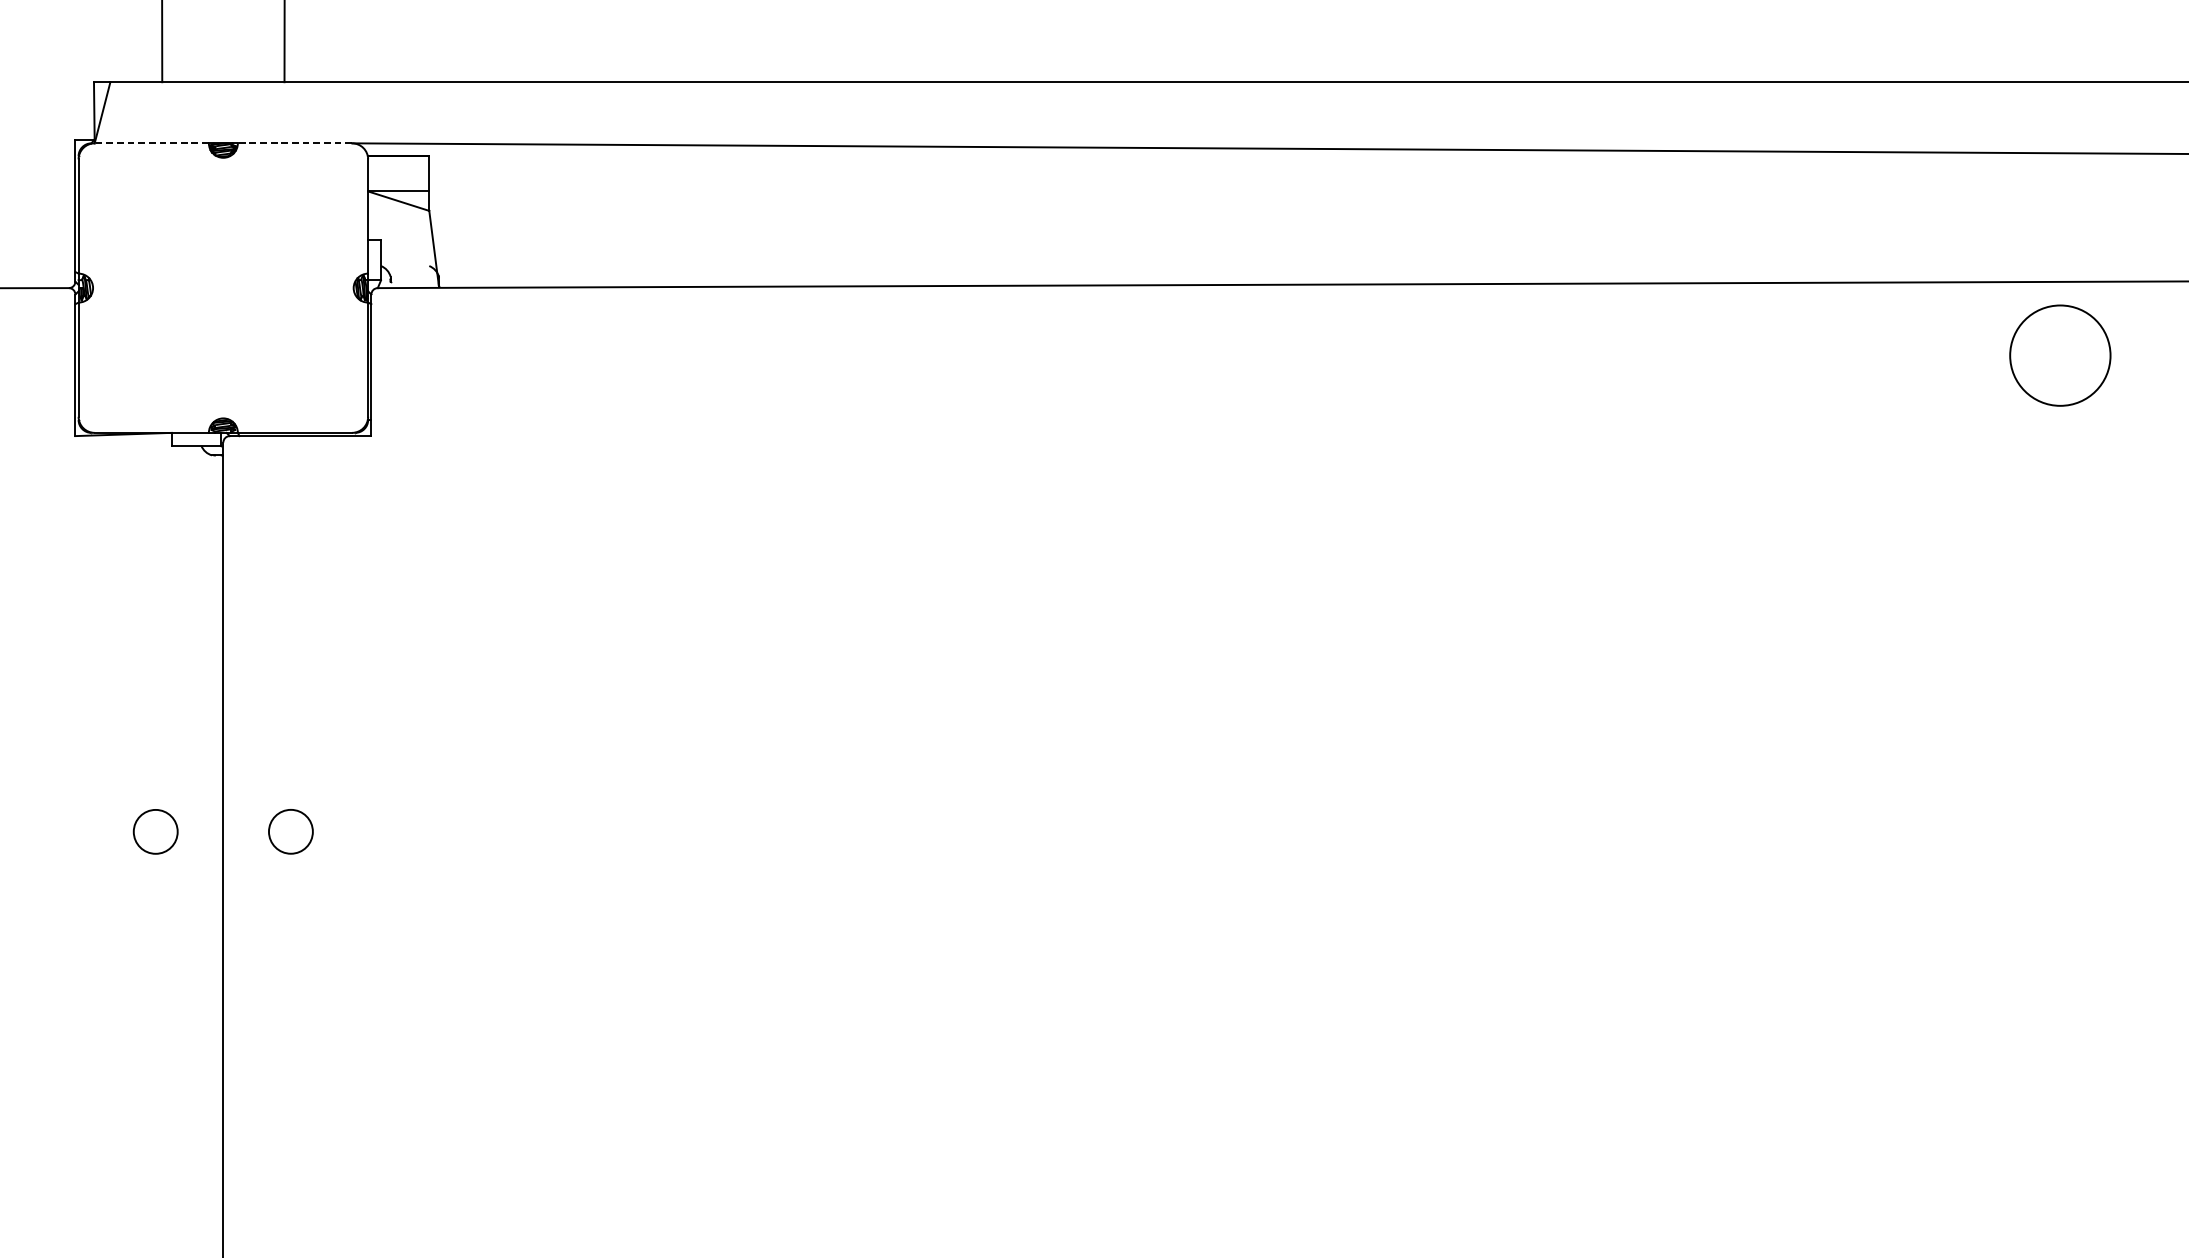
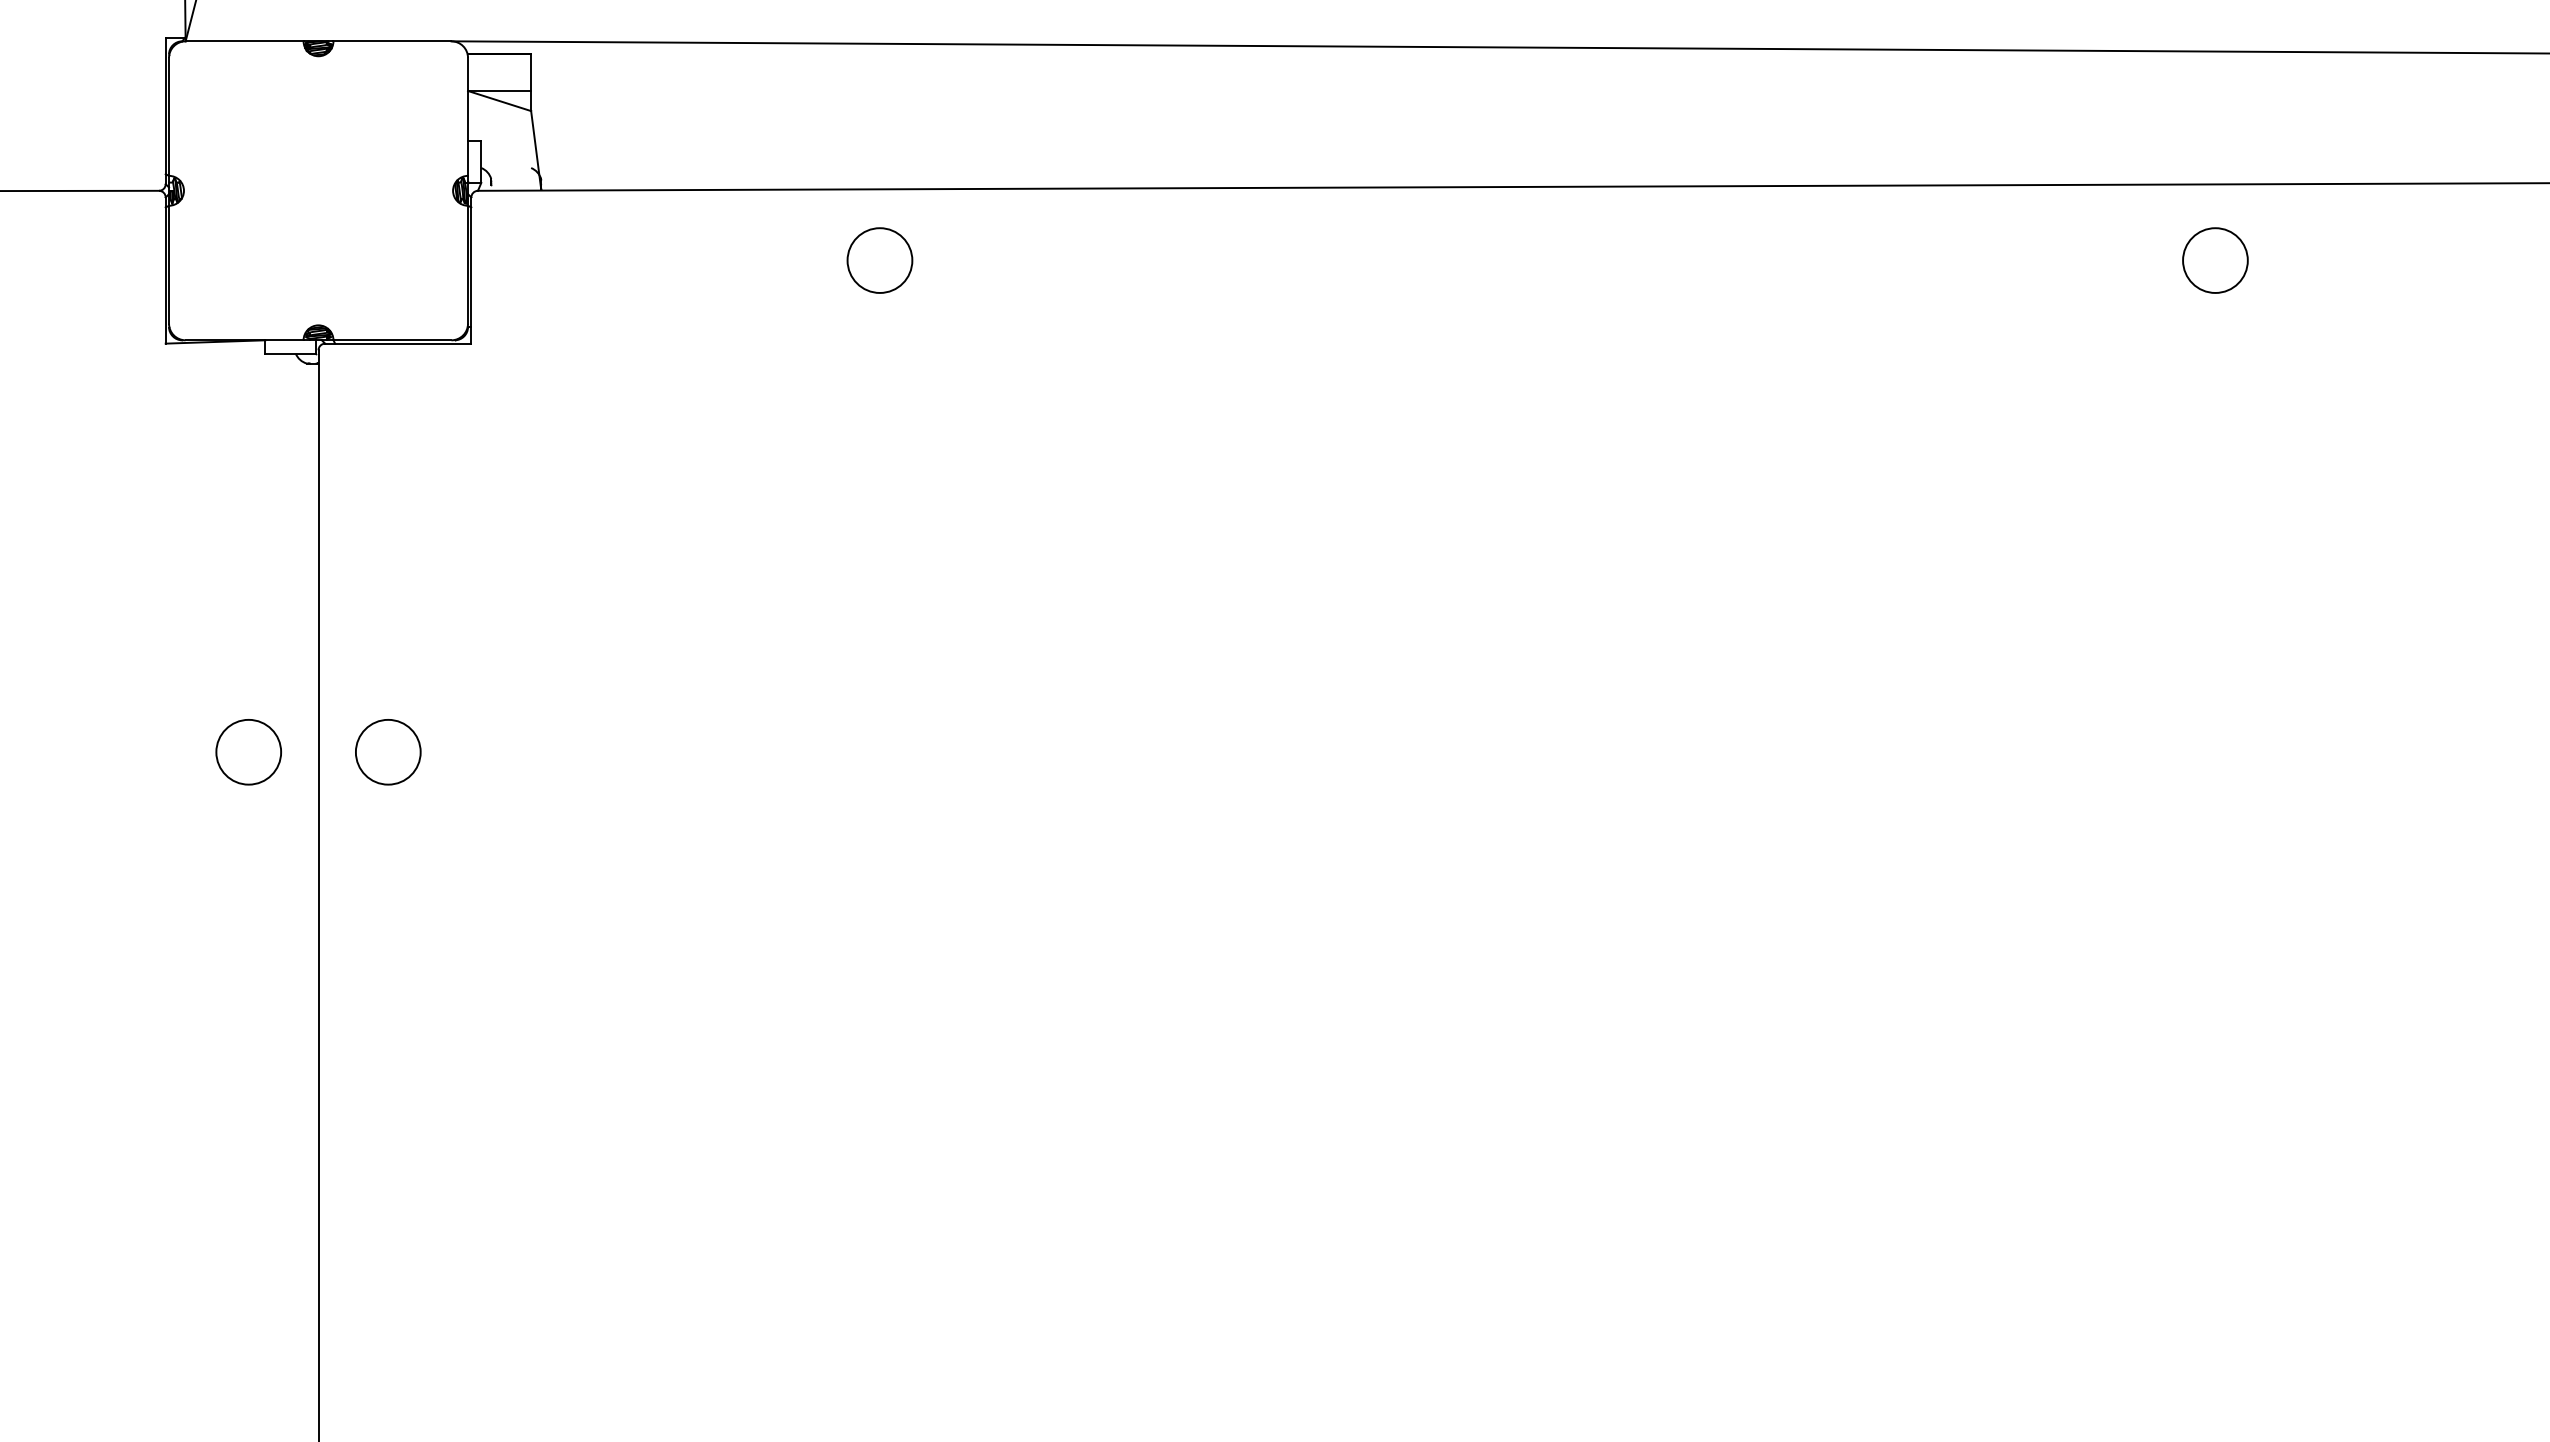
line: (151, 143) -> (244, 41), dashed -> solid
line: (295, 143) -> (392, 41), dashed -> solid
circle: (766, 355) -> (879, 260), added
circle: (2060, 355) -> (2215, 260), size x0.62
circle: (290, 831) -> (387, 751), size x1.43
circle: (155, 832) -> (248, 752), size x1.43

